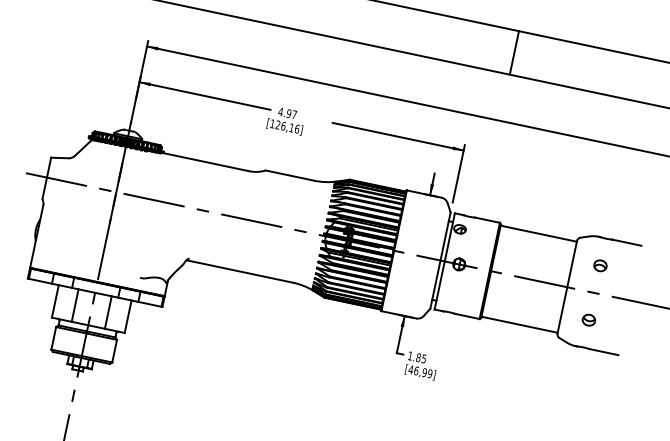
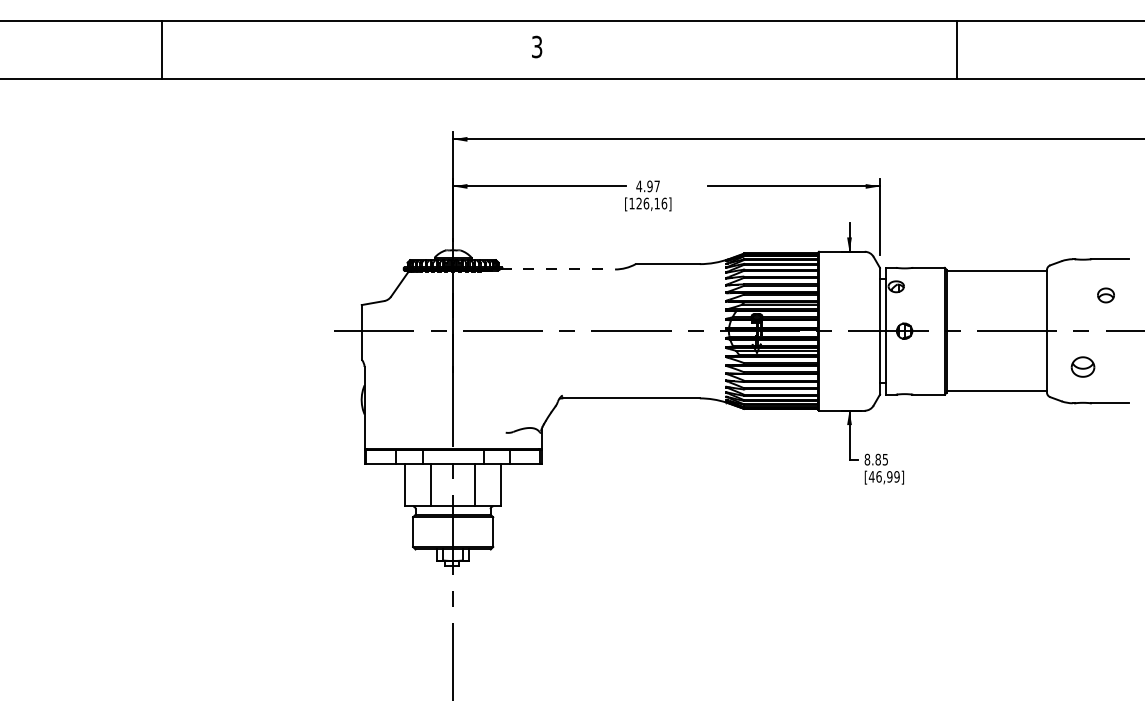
line: (514, 52) -> (956, 49), moved
line: (205, 162) -> (557, 269), solid -> dashed
part: (600, 265) -> (1105, 295), moved
part: (588, 319) -> (1082, 366), size x1.4
text: (410, 355) -> (867, 459), 1.85 -> 8.85

